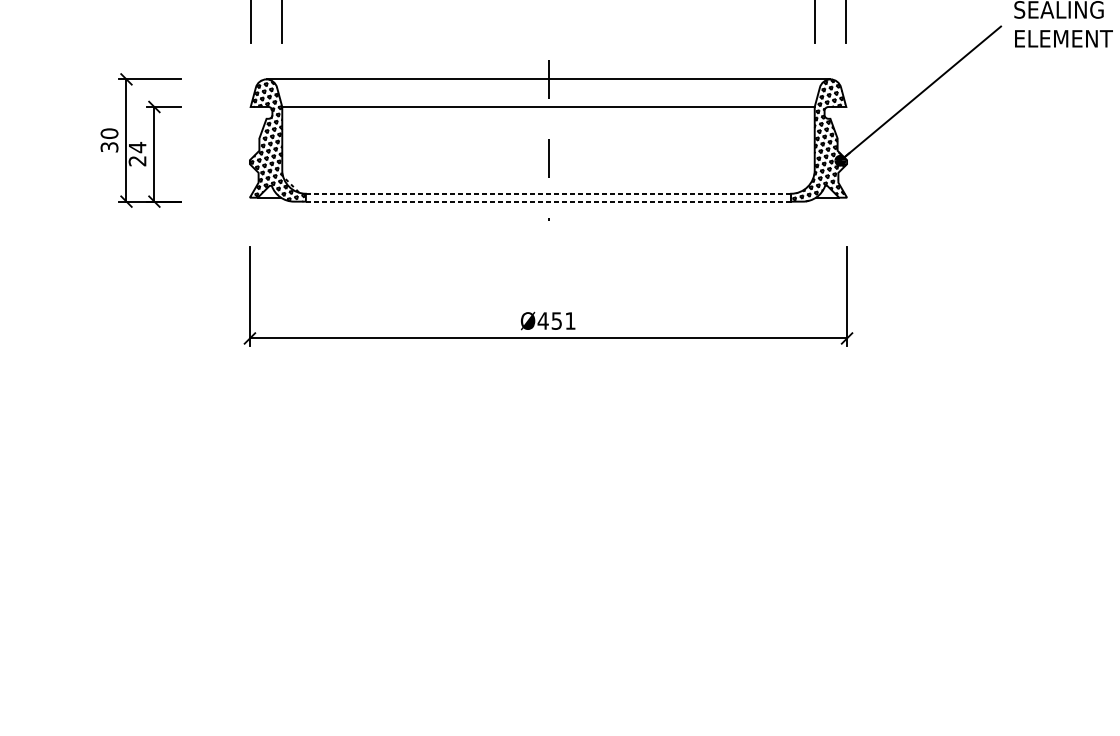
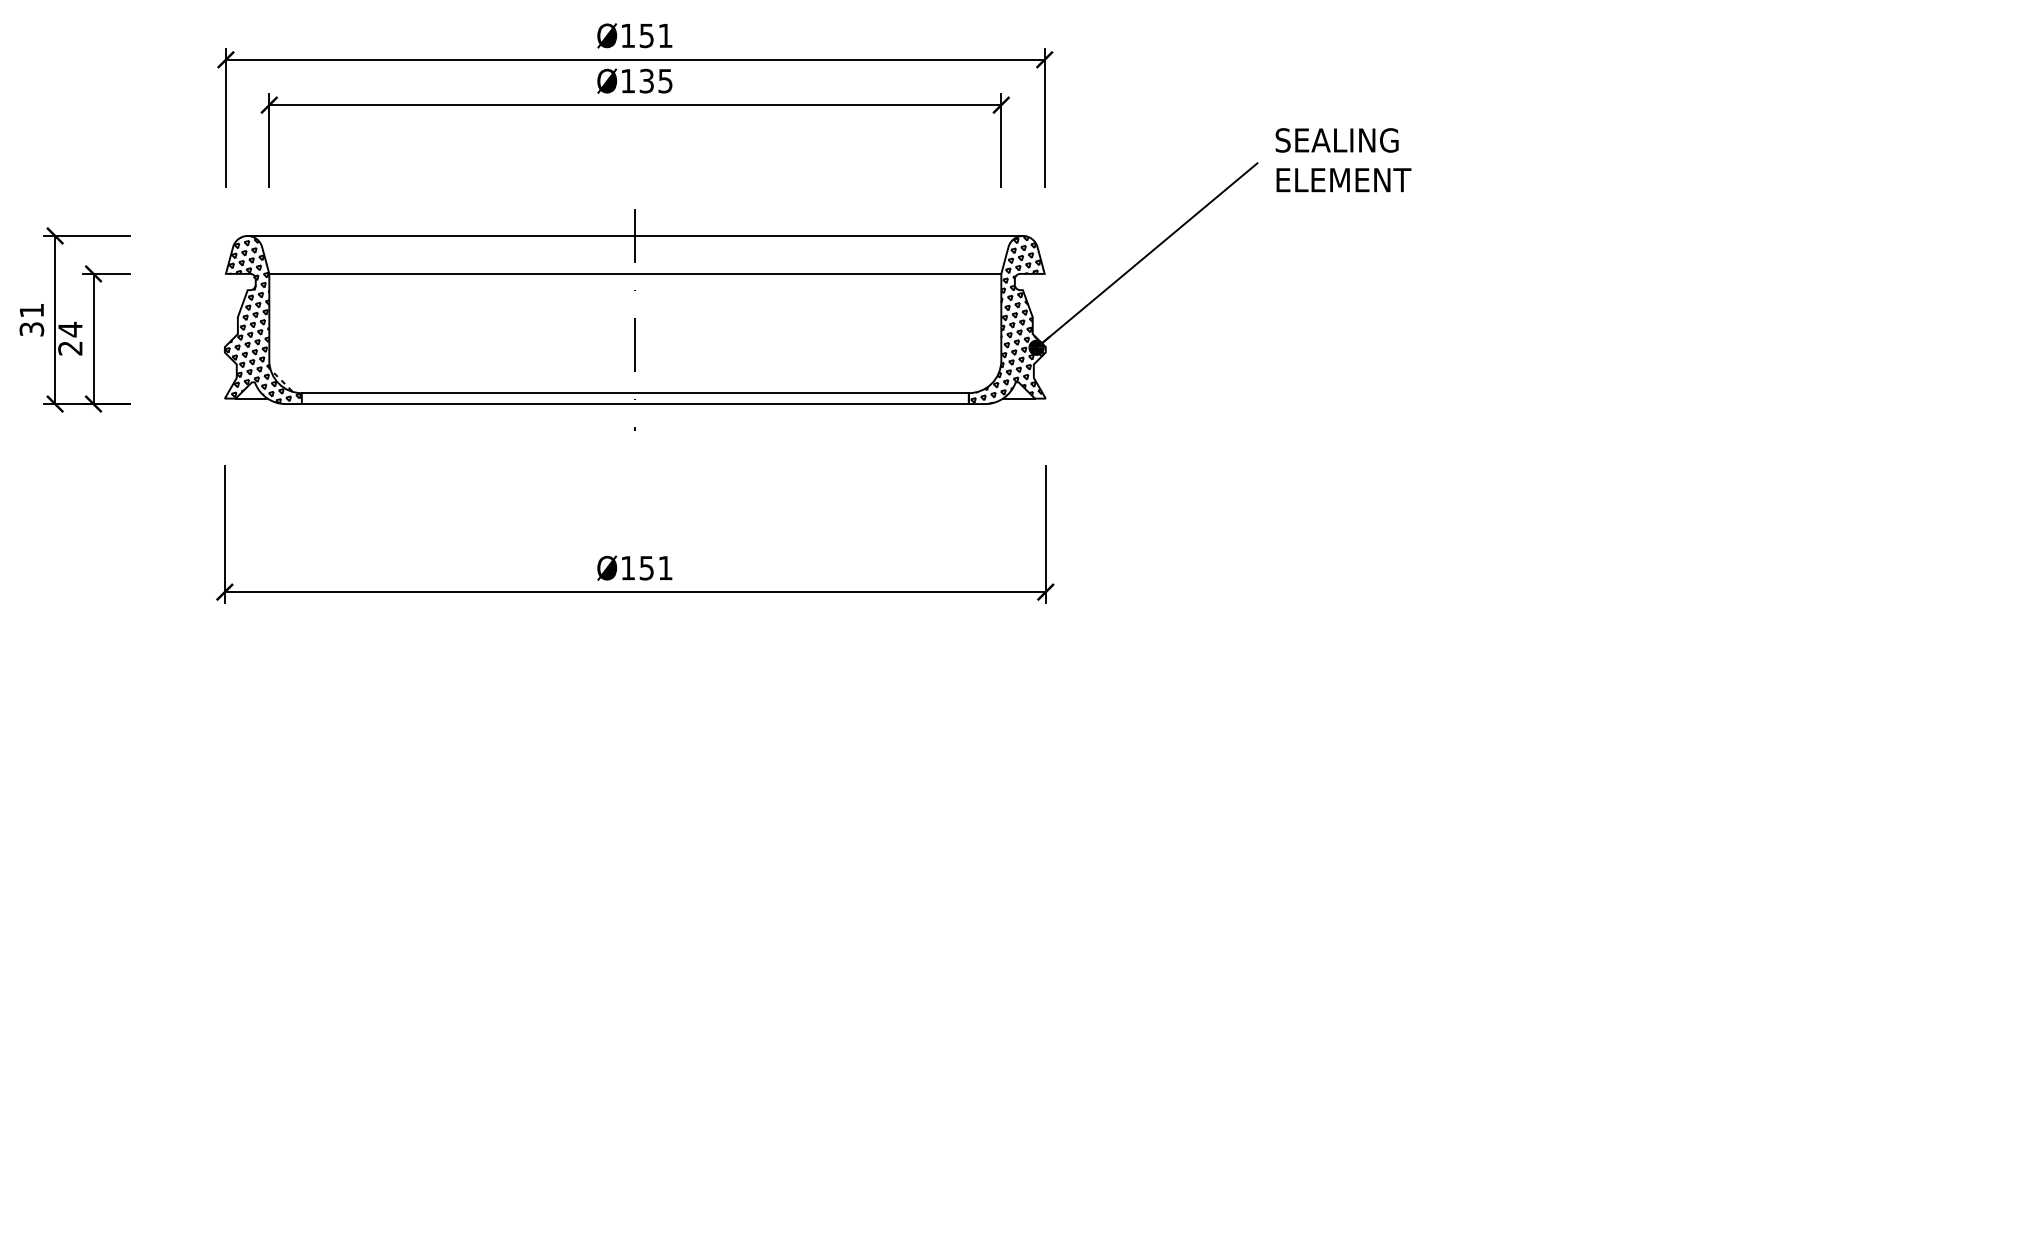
text: (109, 133) -> (31, 310), 30 -> 31
line: (547, 193) -> (634, 393), dashed -> solid
line: (547, 201) -> (634, 404), dashed -> solid
text: (542, 321) -> (627, 568), Ø451 -> Ø151

